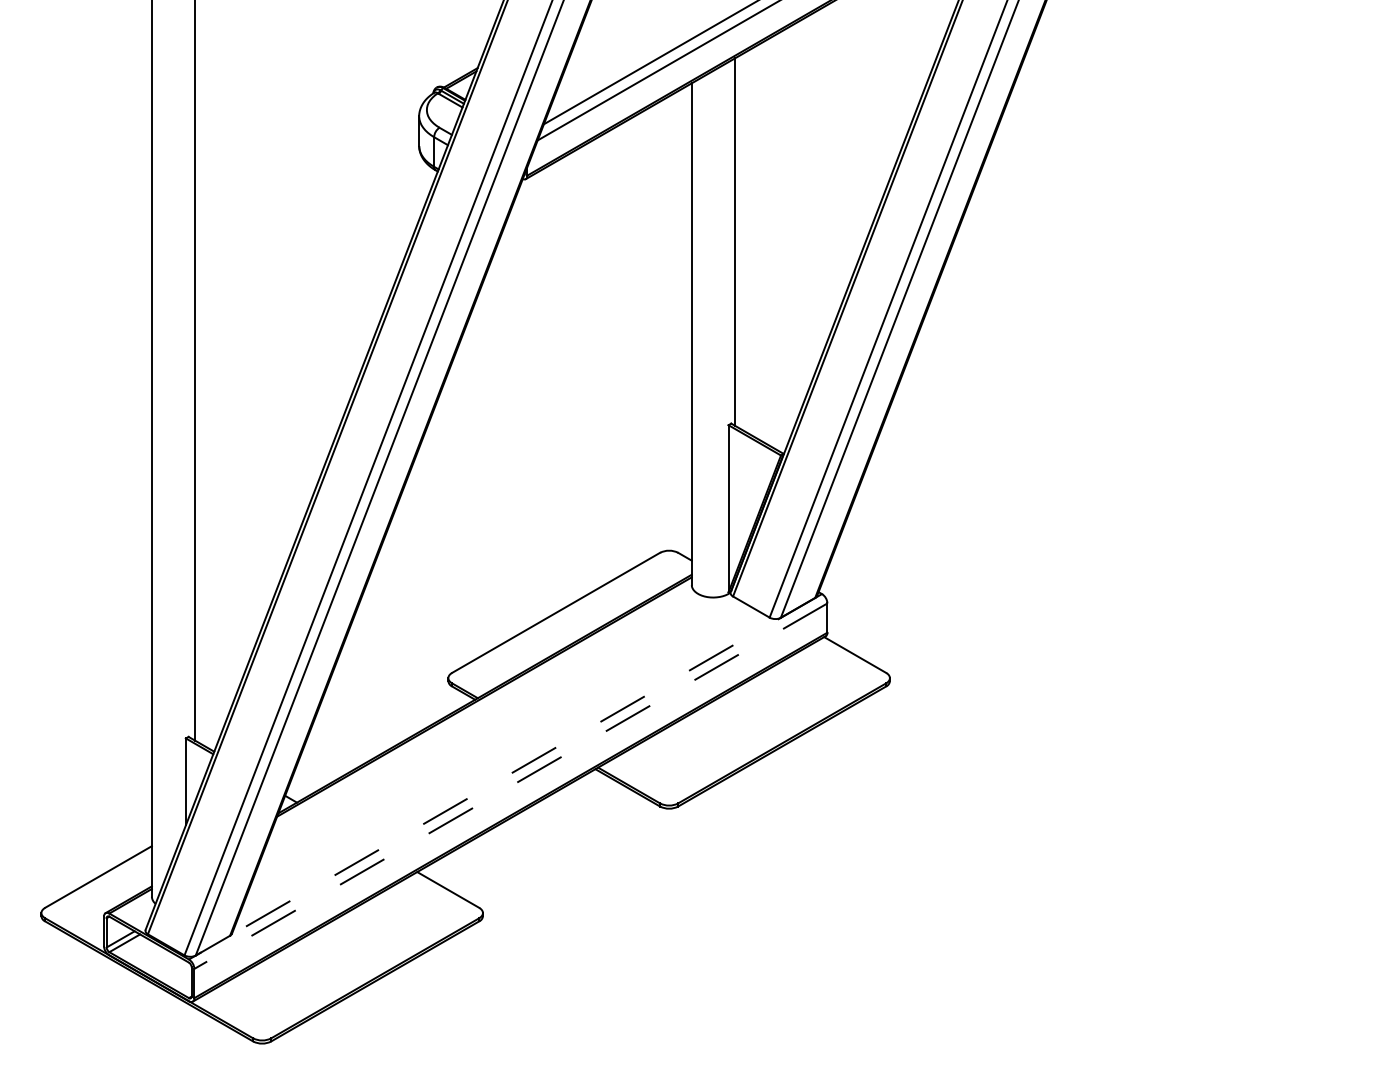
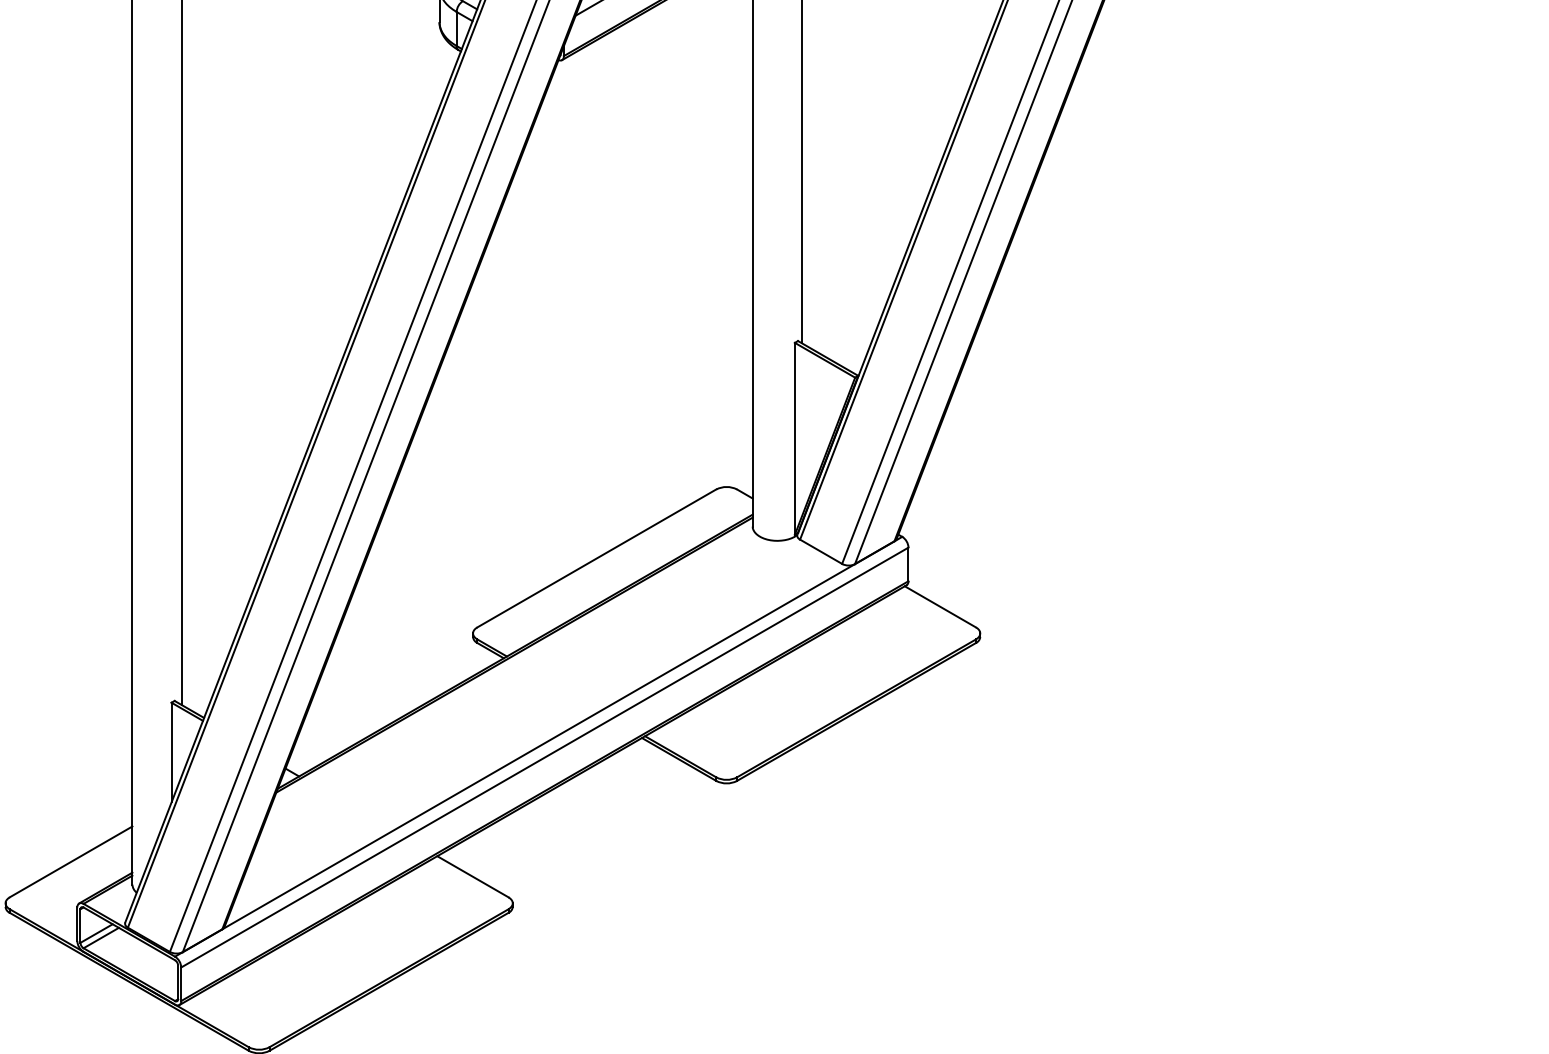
line: (505, 777) -> (538, 747), dashed -> solid
line: (510, 786) -> (544, 757), dashed -> solid

